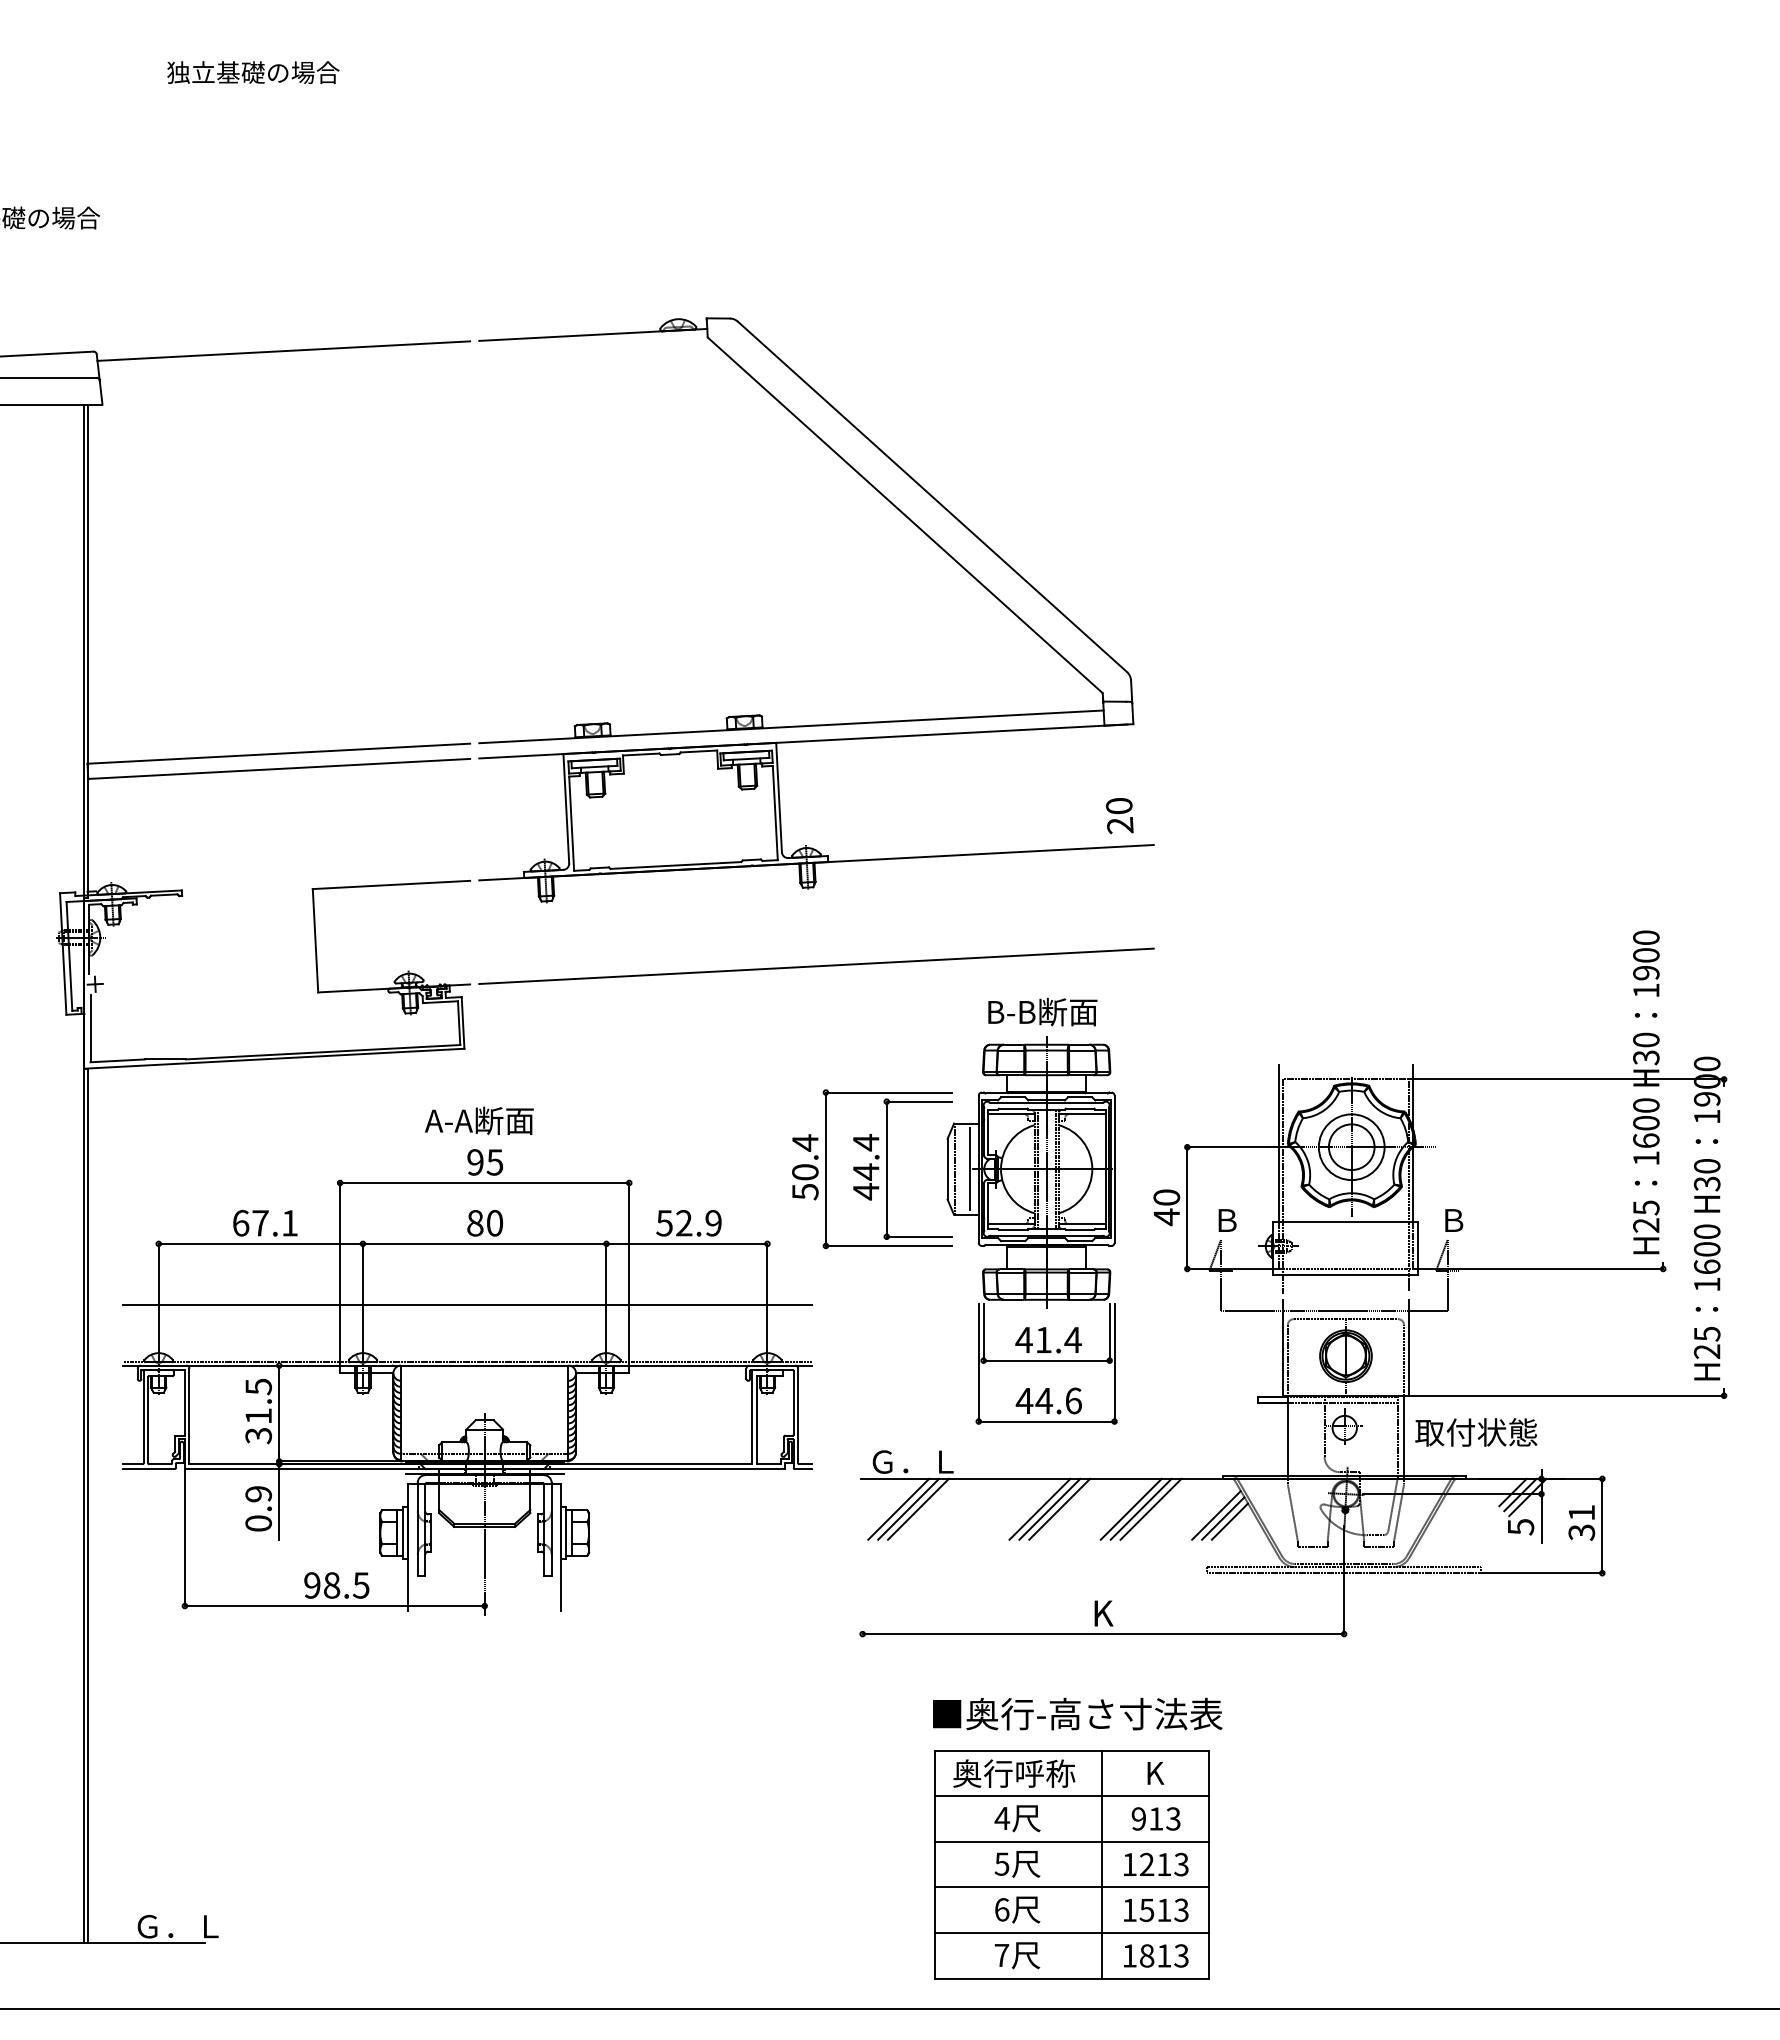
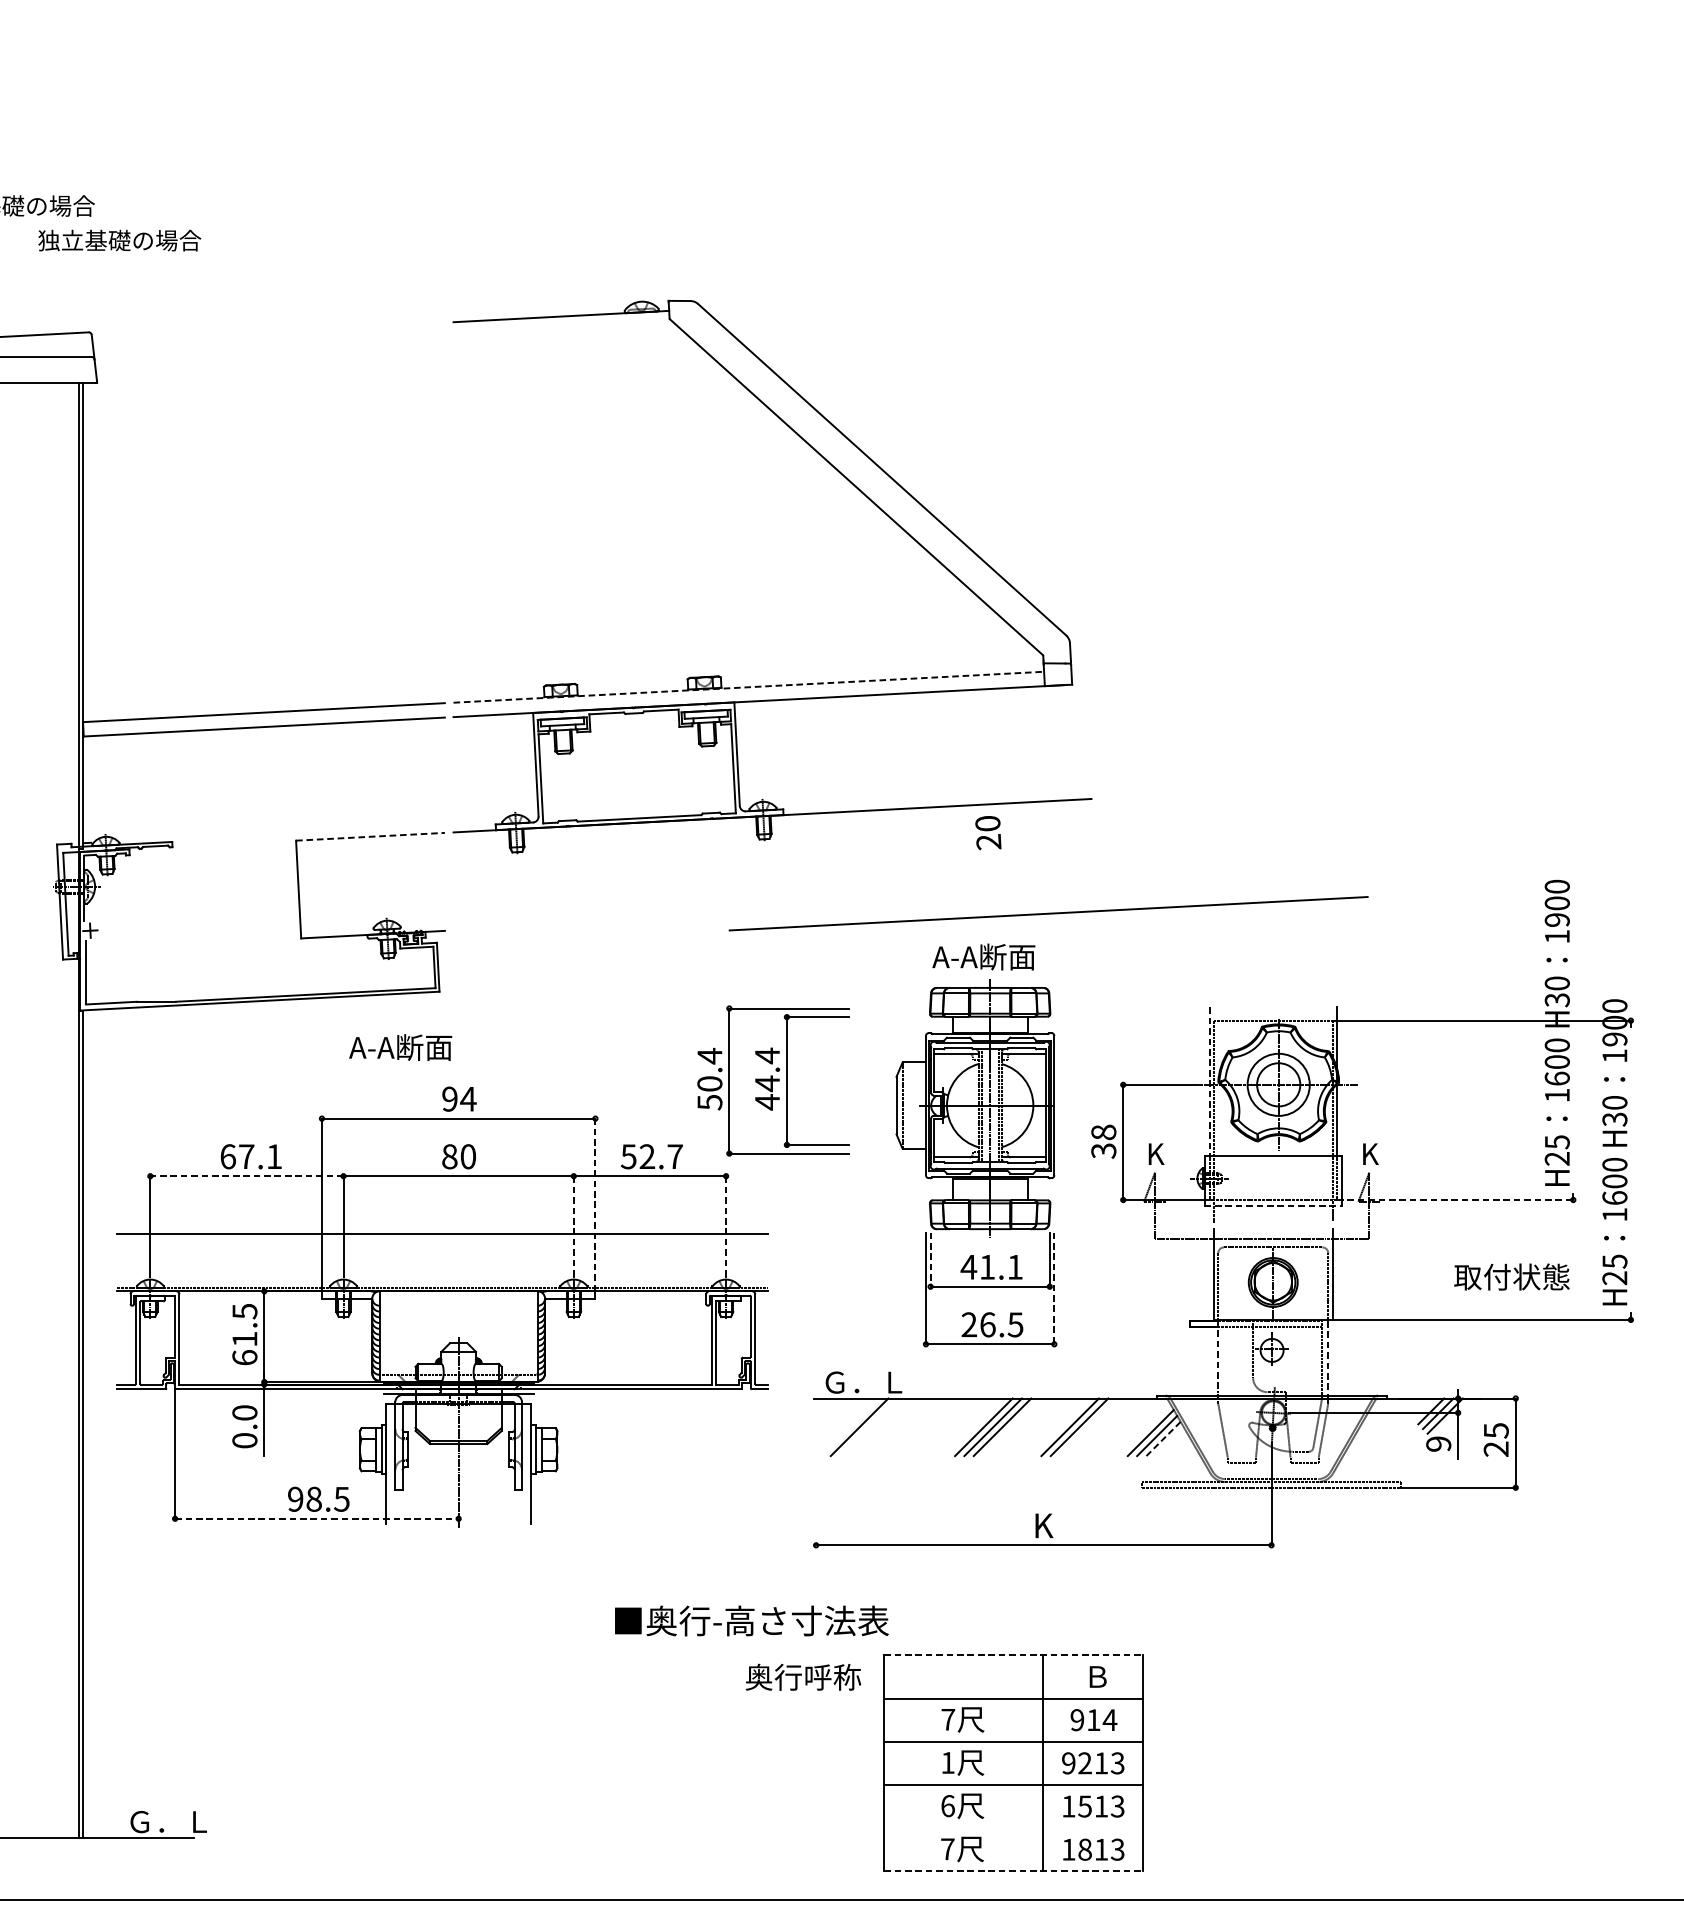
text: (253, 72) -> (119, 240), moved
line: (283, 350) -> (268, 331), removed
line: (791, 726) -> (748, 686), solid -> dashed
text: (1119, 816) -> (988, 833), moved
line: (391, 884) -> (370, 836), solid -> dashed
line: (816, 965) -> (1048, 912), moved
text: (1041, 1012) -> (985, 957), B-B断面 -> A-A断面
text: (479, 1120) -> (400, 1047), moved
line: (1278, 1146) -> (1209, 1084), solid -> dashed
text: (494, 1162) -> (467, 1099), 95 -> 94
part: (872, 1169) -> (773, 1081), moved
line: (970, 1169) -> (918, 1105), removed
text: (1166, 1207) -> (1103, 1141), 40 -> 38
text: (1225, 1220) -> (1159, 1154), Ｂ -> K
text: (1452, 1220) -> (1374, 1154), Ｂ -> K
text: (713, 1223) -> (675, 1156), 52.9 -> 52.7
line: (260, 1243) -> (246, 1175), solid -> dashed
line: (1538, 1269) -> (1455, 1200), solid -> dashed
line: (629, 1273) -> (595, 1204), solid -> dashed
line: (1346, 1275) -> (1273, 1206), solid -> dashed
line: (606, 1296) -> (573, 1226), solid -> dashed
line: (767, 1296) -> (726, 1226), solid -> dashed
line: (983, 1332) -> (930, 1260), solid -> dashed
text: (1072, 1339) -> (1014, 1266), 41.4 -> 41.1
line: (1114, 1363) -> (1054, 1289), solid -> dashed
text: (1048, 1400) -> (991, 1324), 44.6 -> 26.5
text: (1476, 1432) -> (1512, 1277), moved
line: (1287, 1433) -> (1217, 1355), solid -> dashed
text: (258, 1435) -> (244, 1357), 31.5 -> 61.5
line: (1404, 1438) -> (1328, 1360), solid -> dashed
text: (258, 1494) -> (244, 1413), 0.9 -> 0.0
line: (898, 1508) -> (850, 1426), removed
line: (918, 1508) -> (868, 1426), removed
line: (1150, 1508) -> (1088, 1426), removed
line: (1230, 1521) -> (1164, 1438), solid -> dashed
text: (1581, 1522) -> (1496, 1439), 31 -> 25
text: (1520, 1527) -> (1438, 1444), 5 -> 9
line: (334, 1606) -> (316, 1519), solid -> dashed
text: (1077, 1713) -> (751, 1620), moved
line: (1071, 1750) -> (1013, 1655), solid -> dashed
text: (1158, 1772) -> (1095, 1676), K -> Ｂ
text: (1014, 1773) -> (803, 1677), moved
text: (1002, 1818) -> (948, 1719), 4 -> 7
text: (1173, 1818) -> (1110, 1719), 913 -> 914
text: (1001, 1863) -> (947, 1762), 5 -> 1
text: (1129, 1864) -> (1068, 1763), 1213 -> 9213
line: (1071, 1933) -> (1013, 1828), removed
line: (1071, 1978) -> (1013, 1871), solid -> dashed

